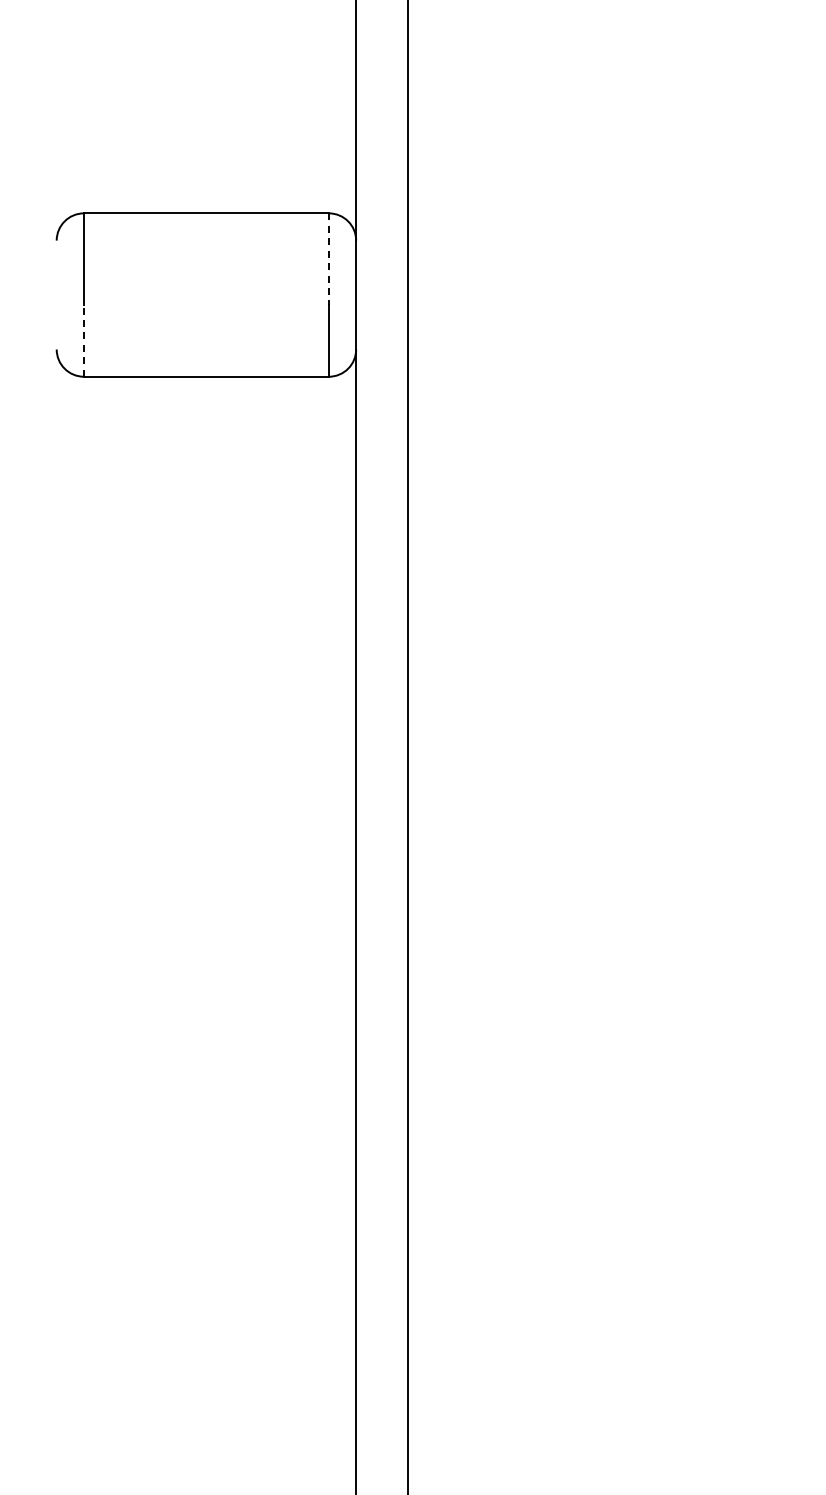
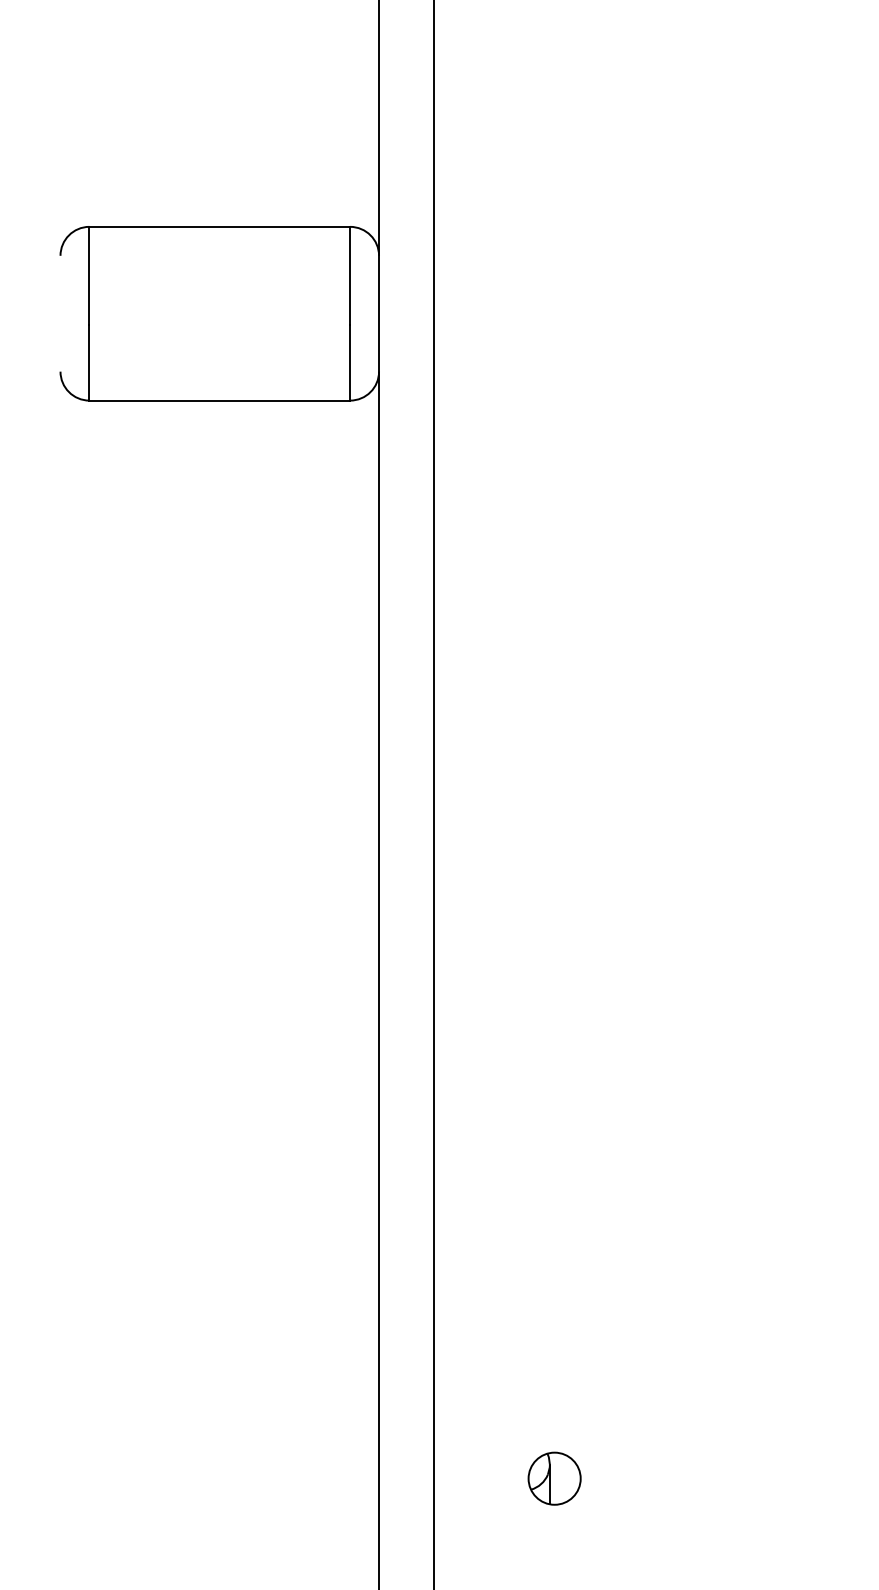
line: (328, 259) -> (349, 275), dashed -> solid
line: (83, 341) -> (89, 363), dashed -> solid
part: (520, 1389) -> (553, 1477), added

